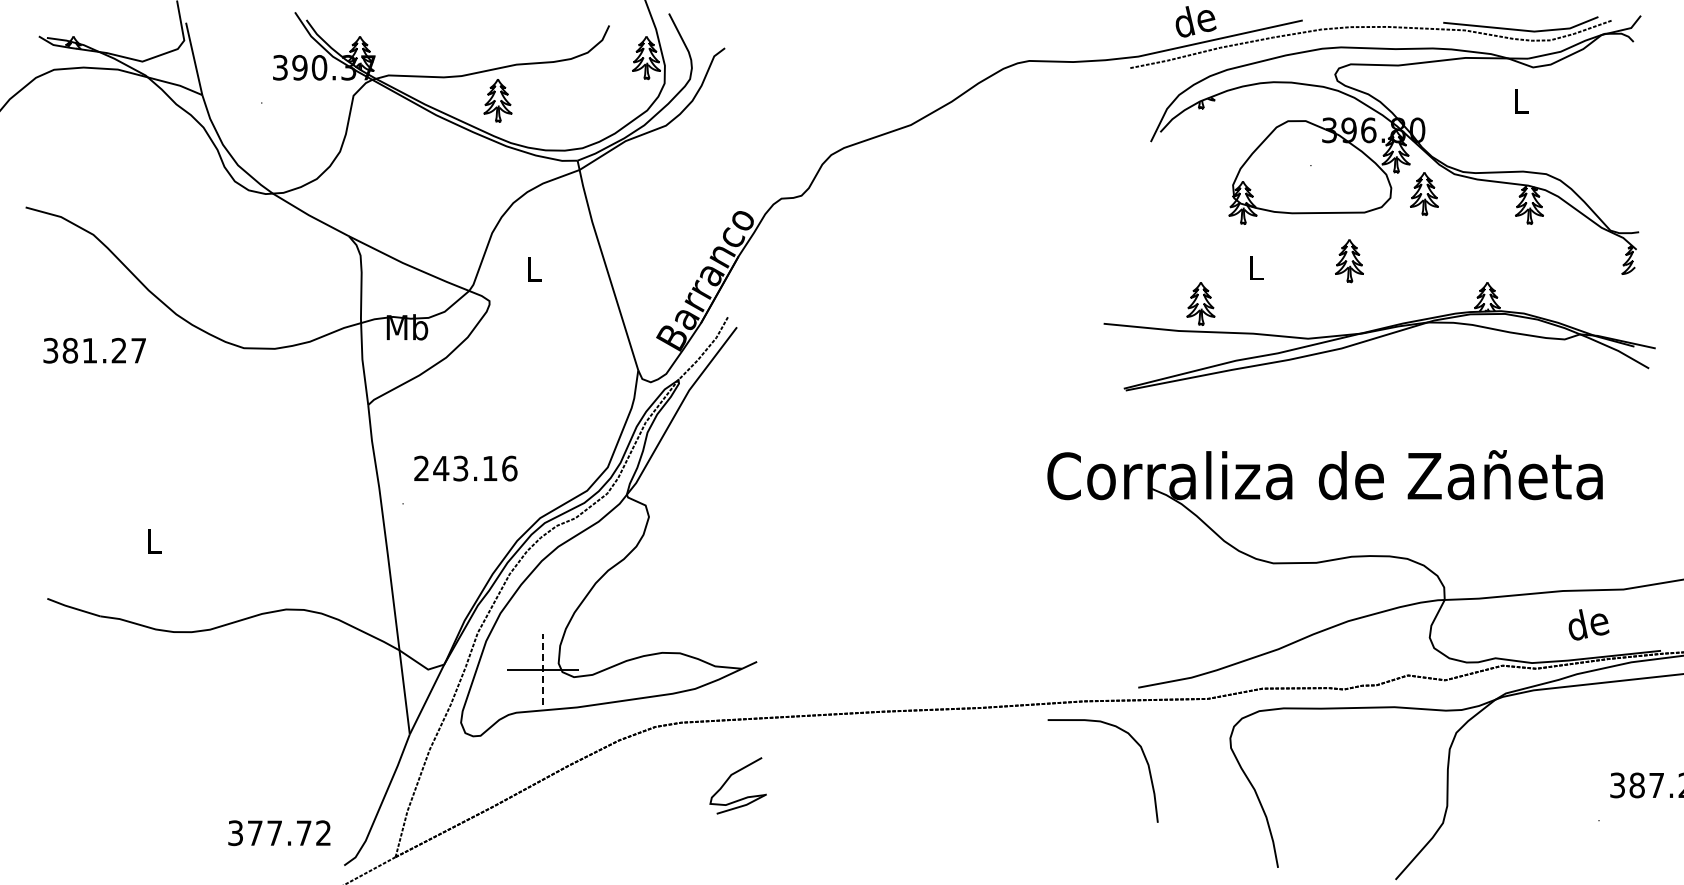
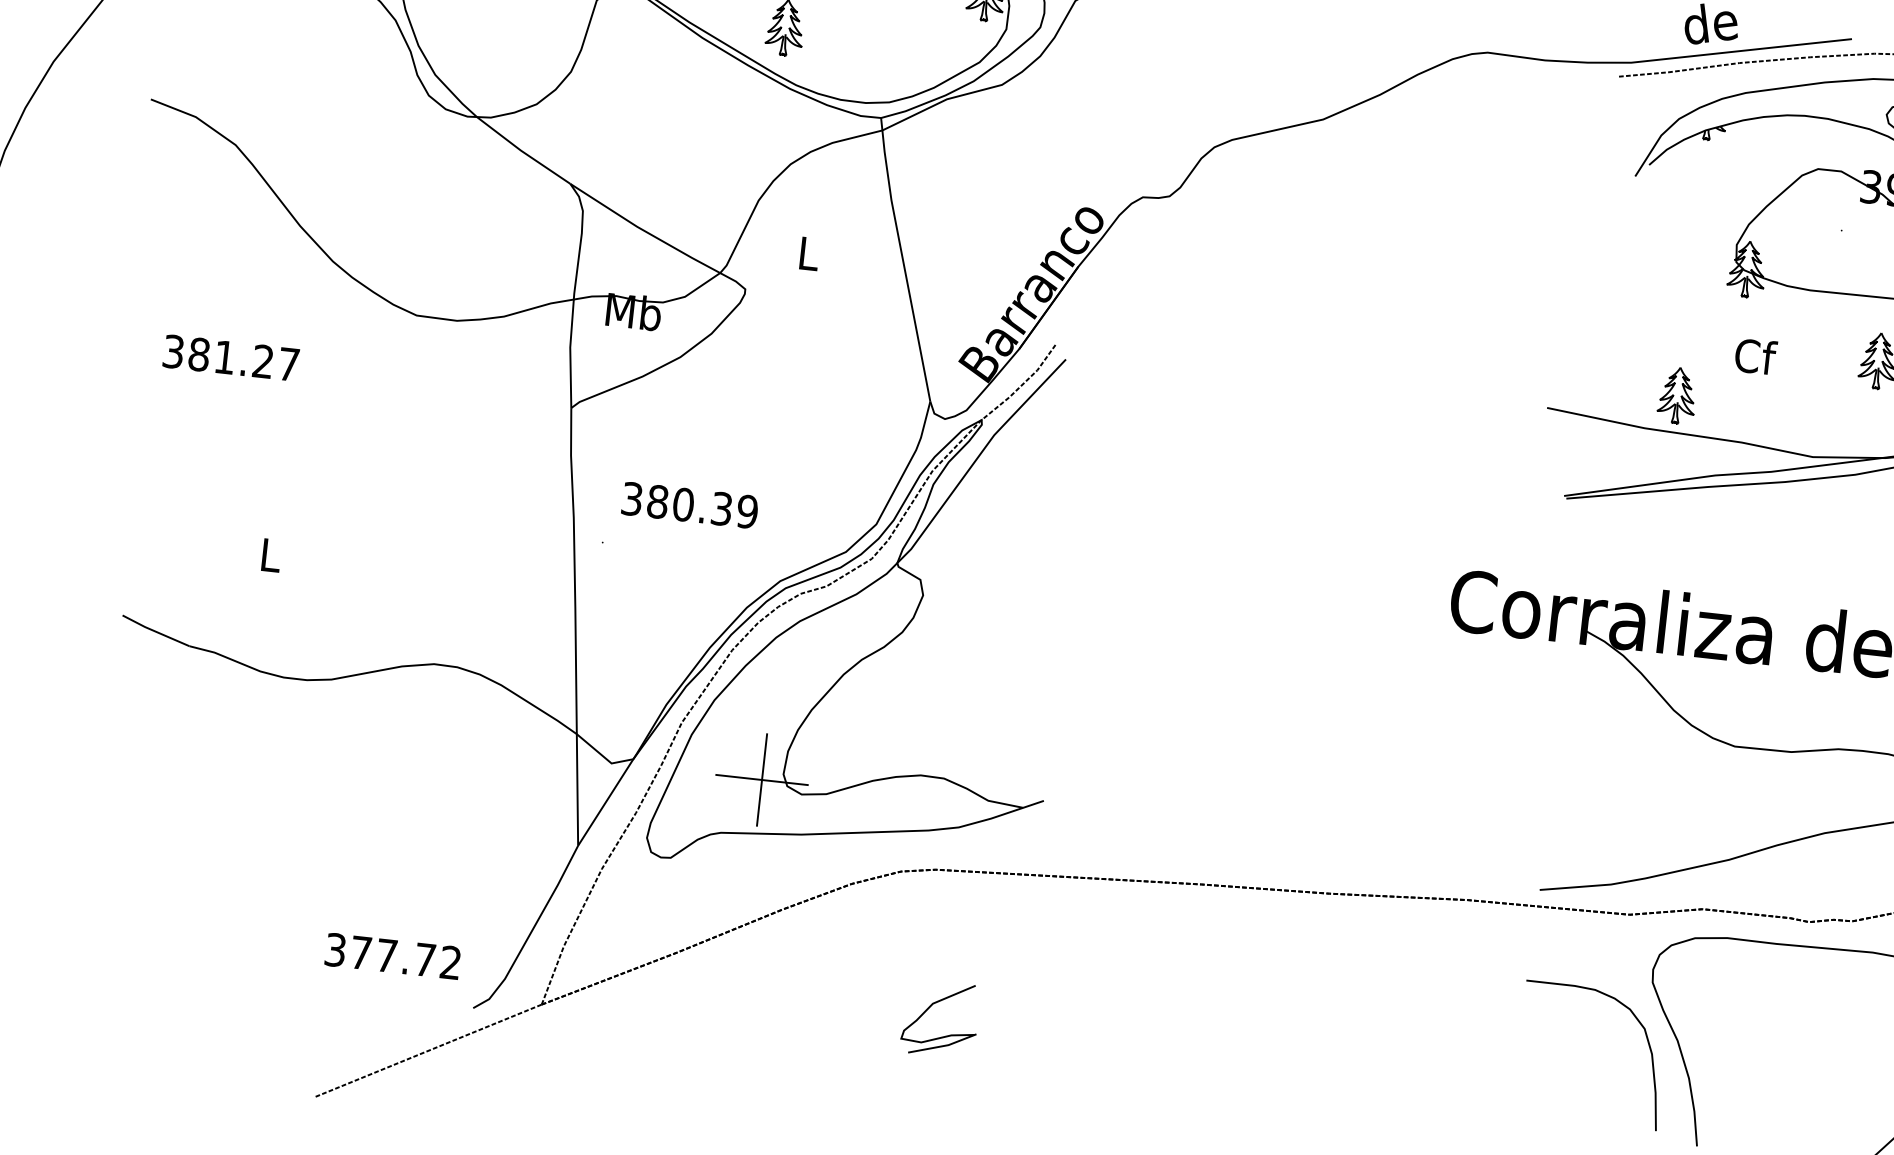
text: (1256, 267) -> (1755, 356), L -> Cf
text: (94, 350) -> (230, 357), moved
text: (465, 468) -> (689, 505), 243.16 -> 380.39
line: (542, 669) -> (761, 779), dashed -> solid
curve: (1132, 739) -> (1634, 1018), moved
part: (728, 780) -> (928, 1010), moved

